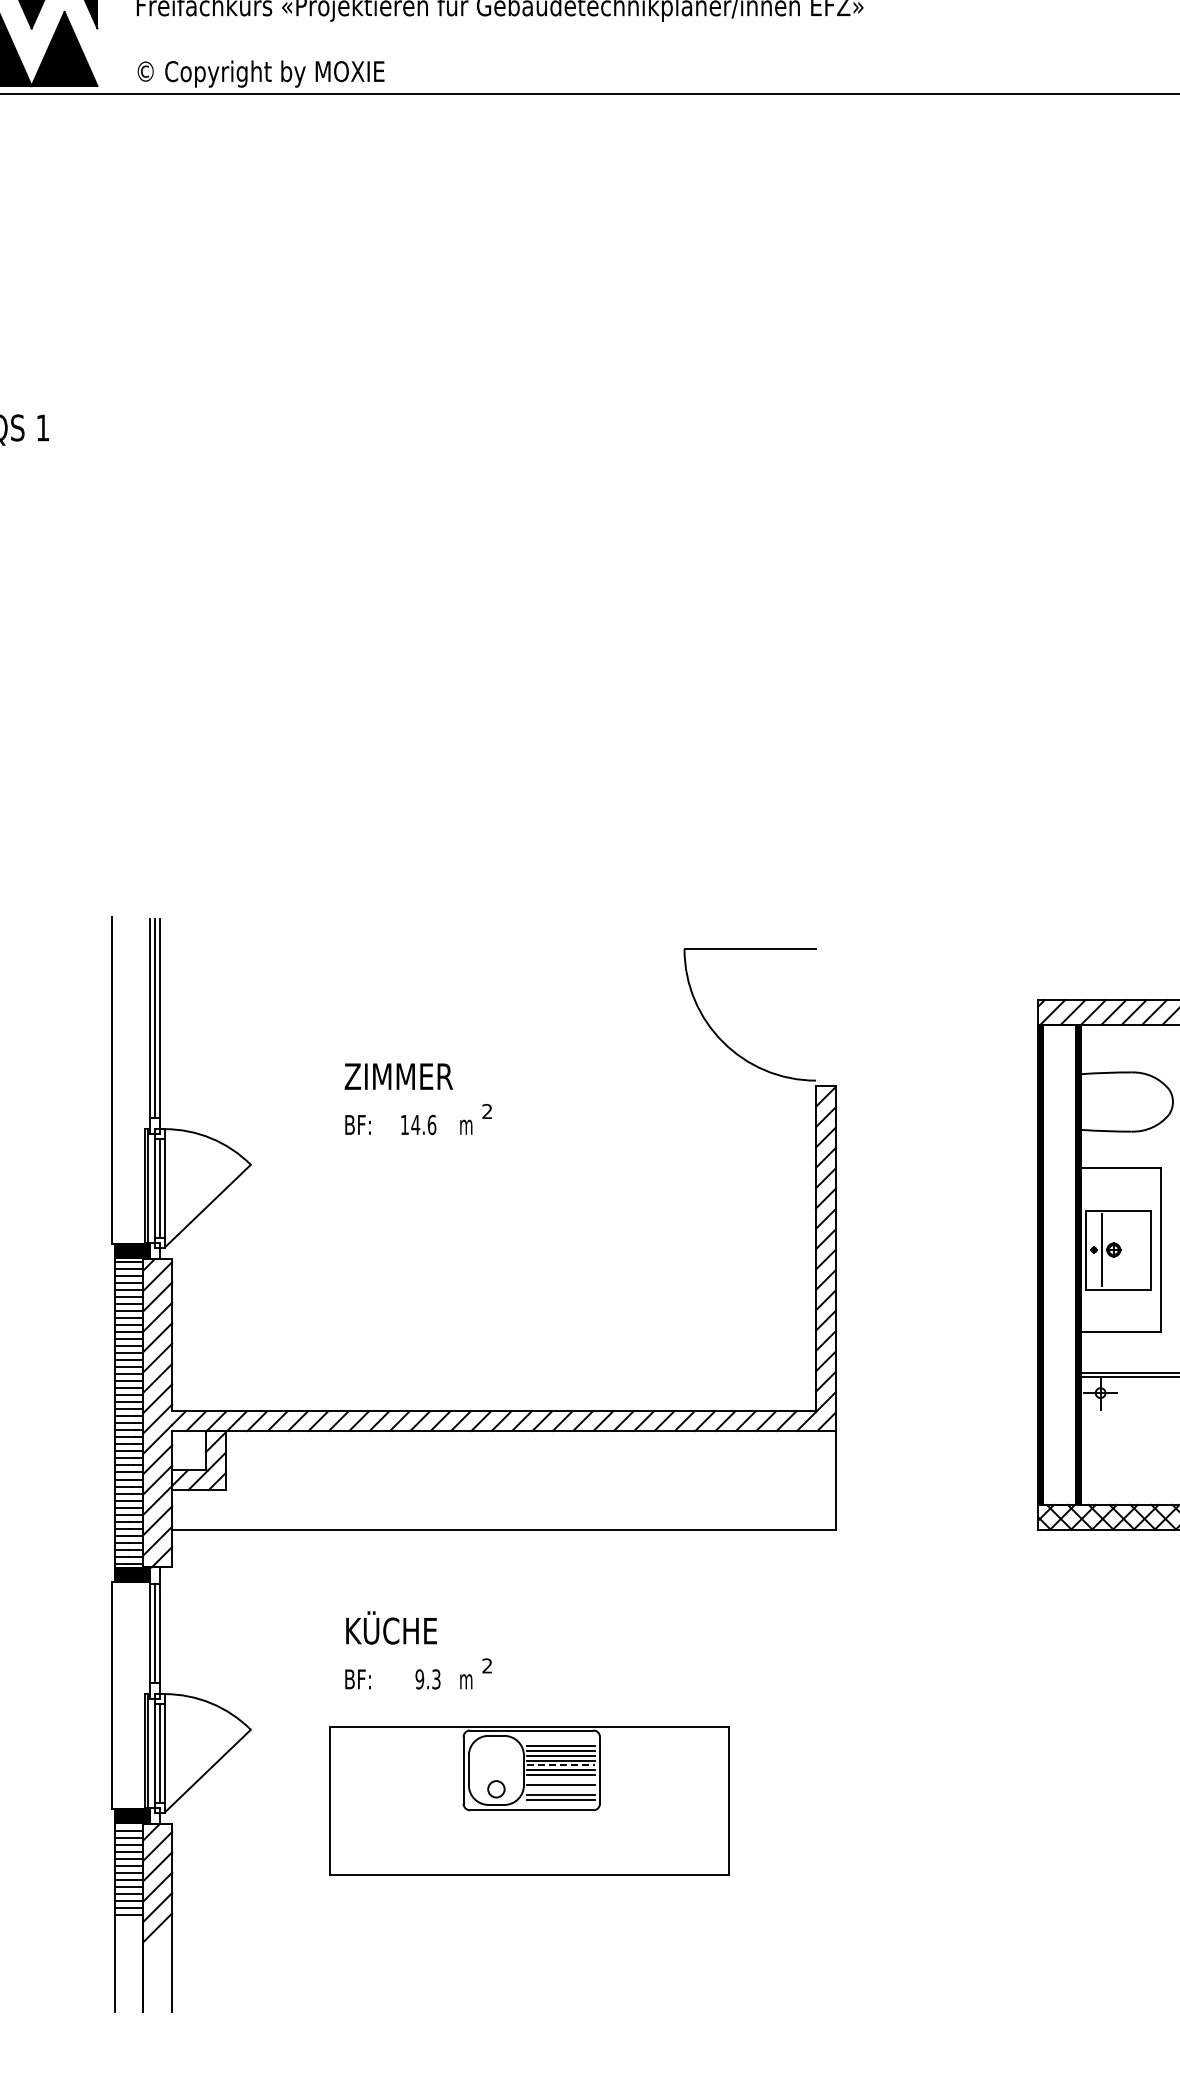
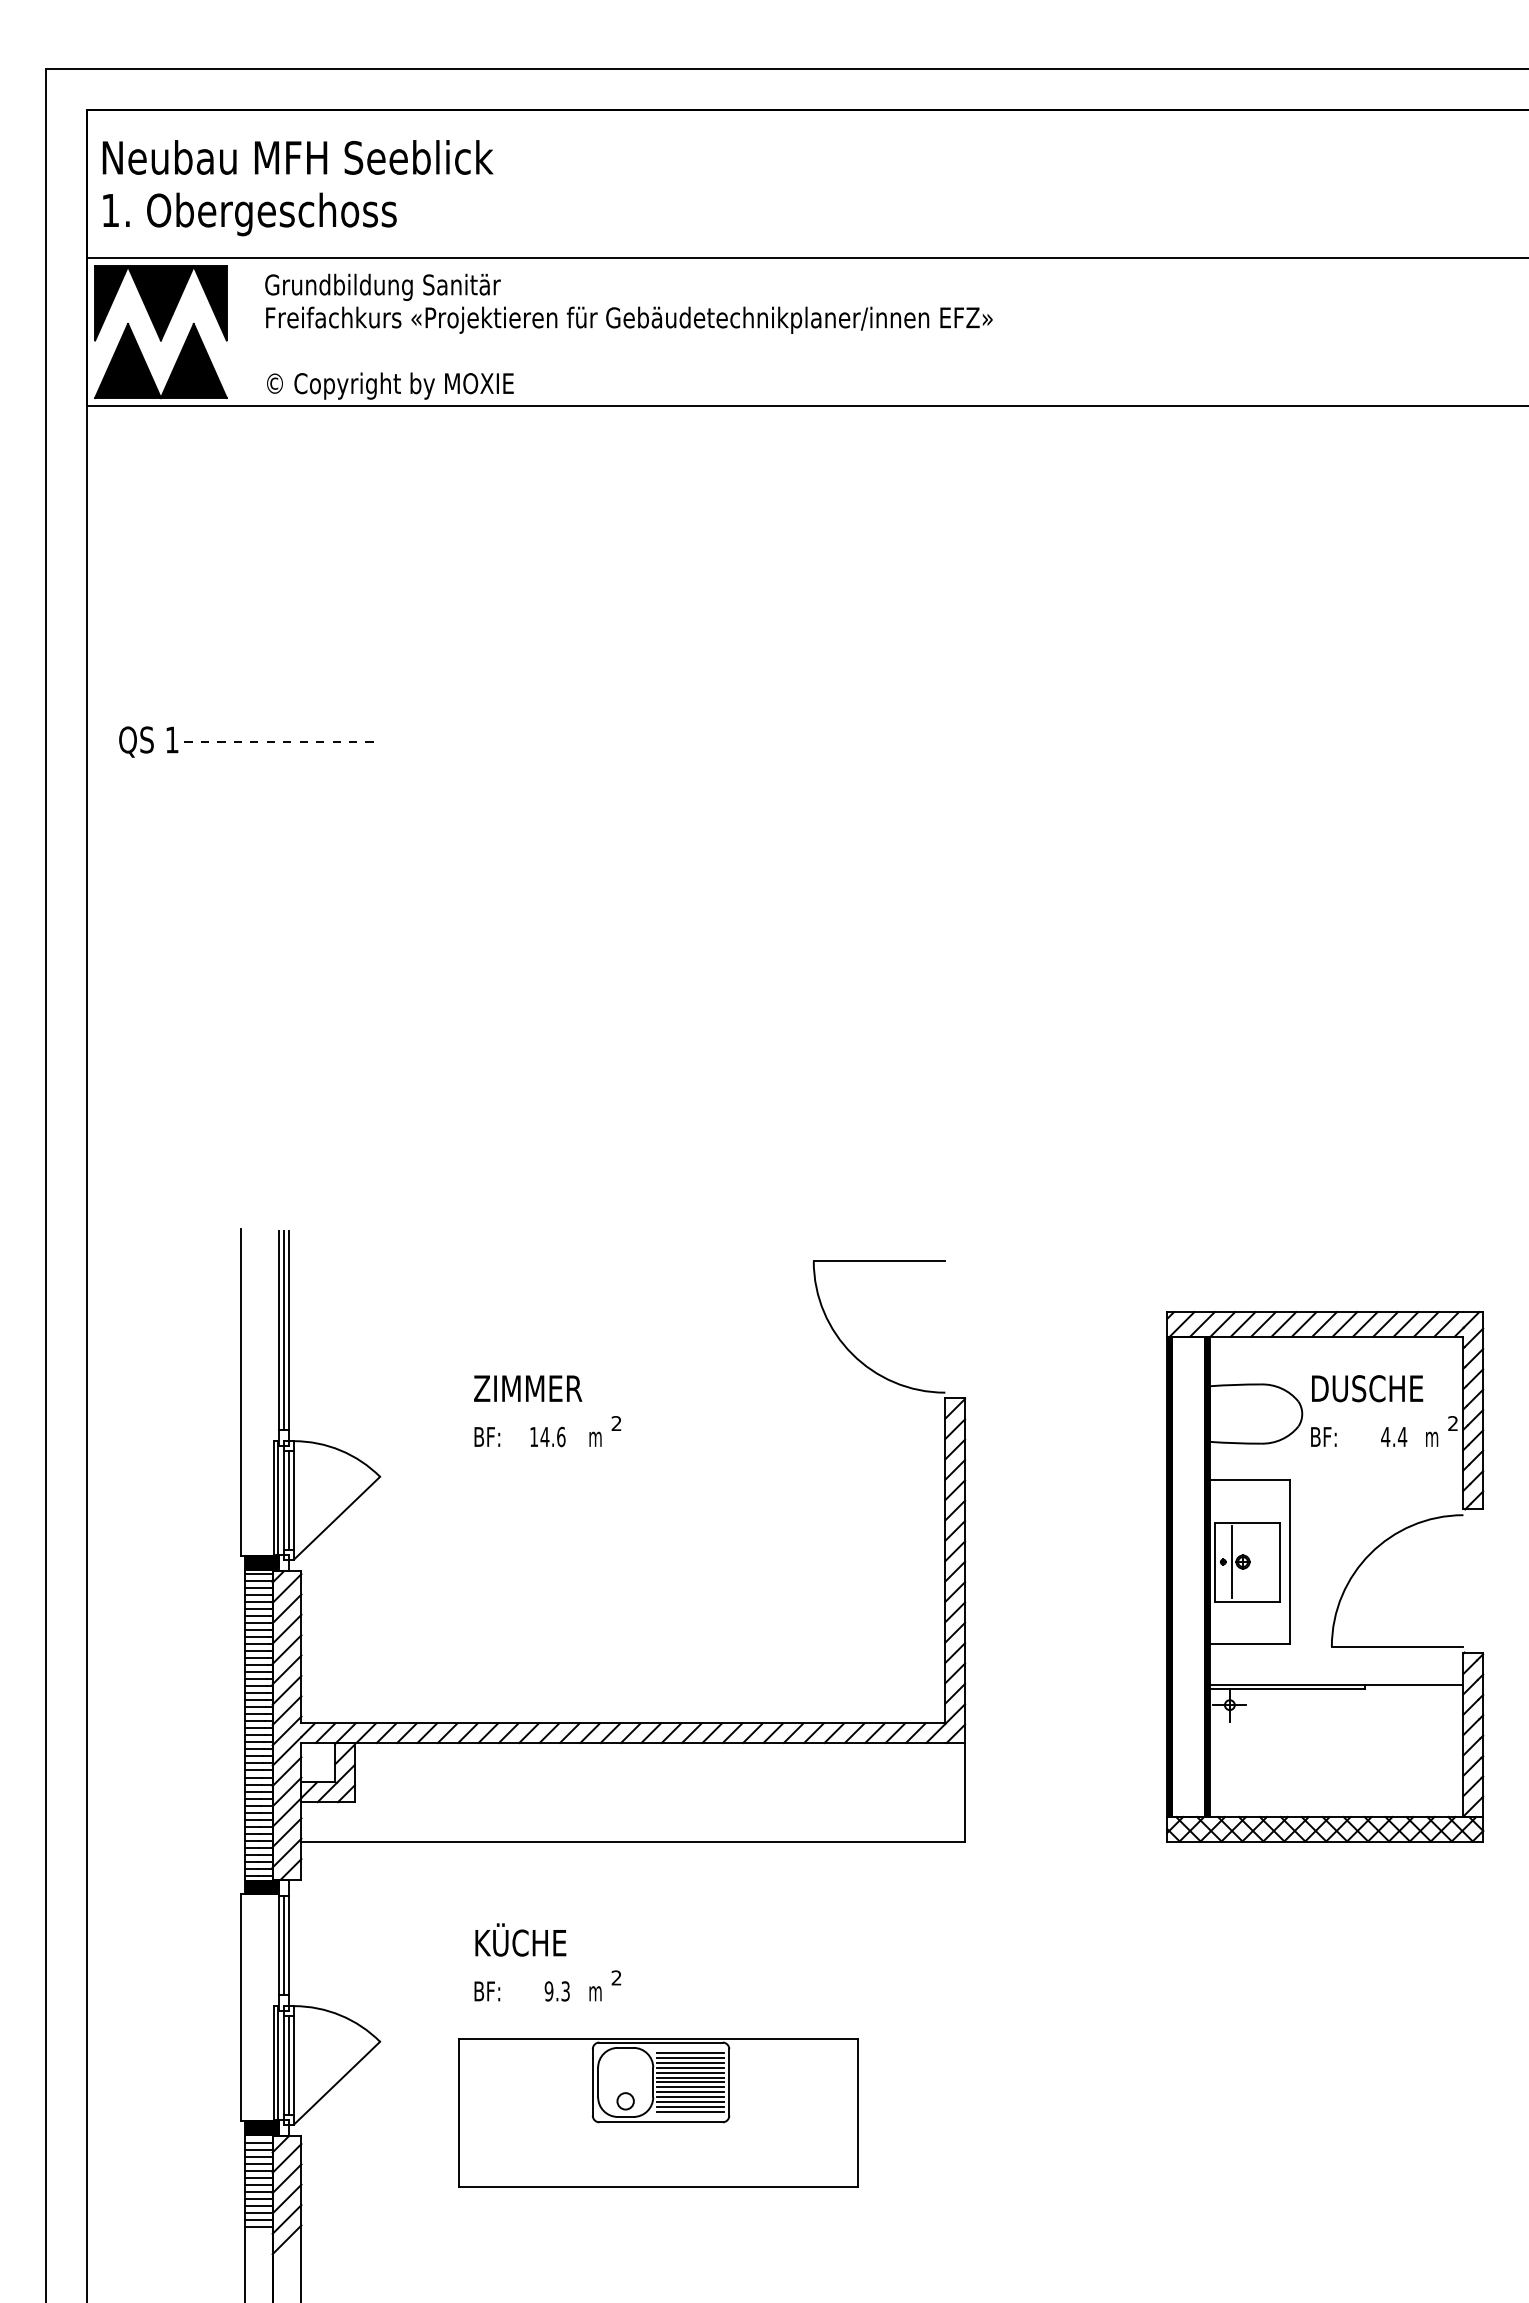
line: (145, 429) -> (274, 741), added
line: (560, 1740) -> (689, 2052), added
line: (561, 1765) -> (690, 2077), dashed -> solid
line: (560, 1780) -> (689, 2092), added
line: (560, 1790) -> (689, 2102), added

